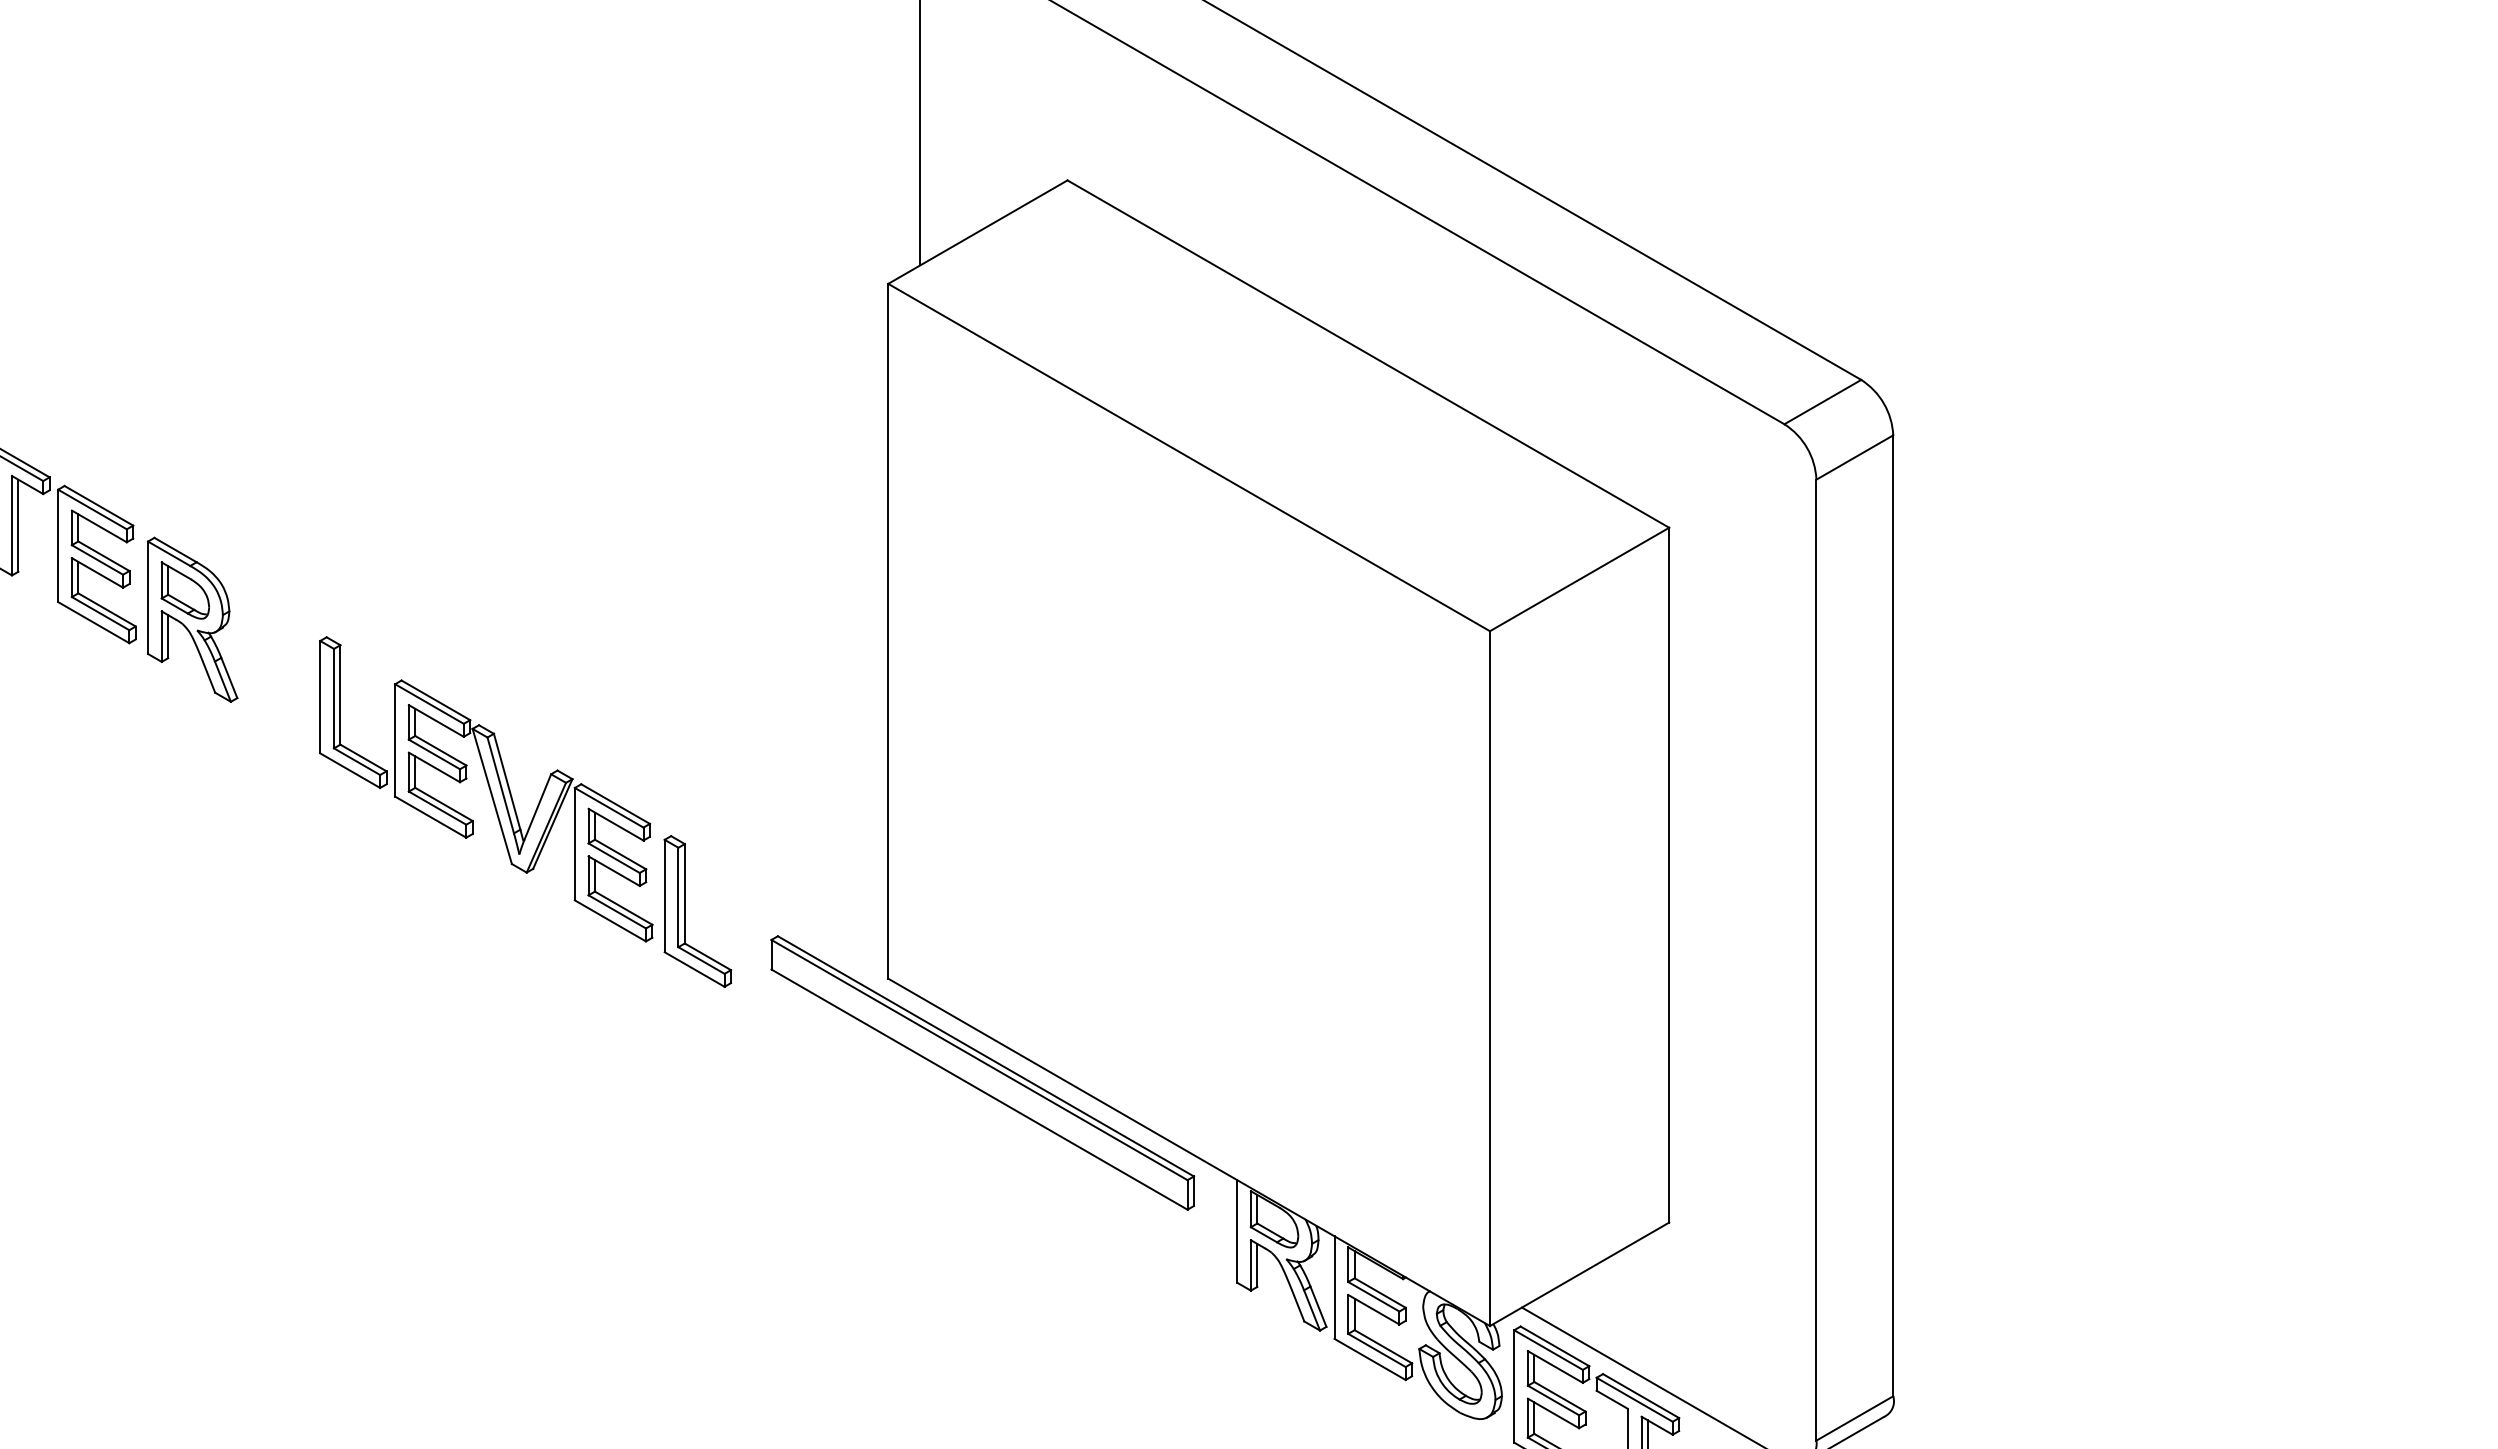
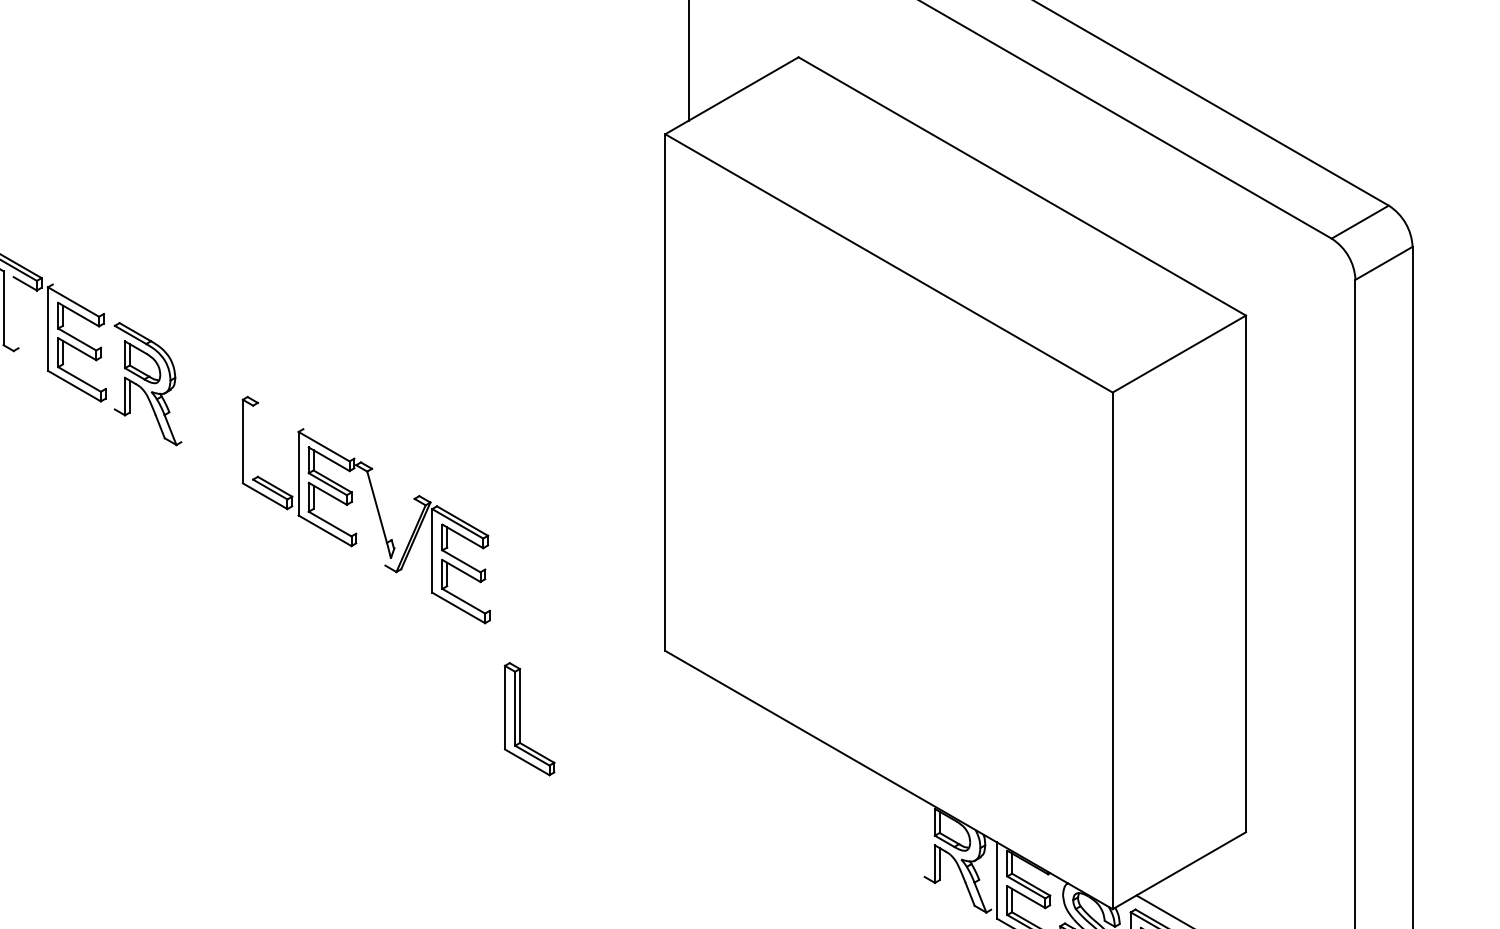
line: (98, 505) -> (78, 299), removed
line: (12, 525) -> (14, 313), removed
line: (18, 525) -> (18, 313), removed
line: (103, 556) -> (81, 336), removed
line: (148, 597) -> (115, 367), removed
line: (106, 609) -> (83, 376), removed
line: (229, 677) -> (175, 426), removed
line: (340, 694) -> (257, 439), removed
line: (334, 698) -> (253, 442), removed
line: (435, 700) -> (328, 444), removed
line: (506, 781) -> (381, 504), removed
line: (491, 796) -> (370, 515), removed
line: (443, 804) -> (334, 521), removed
line: (537, 806) -> (404, 522), removed
line: (620, 854) -> (466, 558), removed
line: (623, 907) -> (468, 597), removed
part: (685, 911) -> (520, 719), moved
part: (982, 1072) -> (735, 720), removed
line: (1237, 1231) -> (924, 838), removed
line: (1318, 1306) -> (985, 894), removed

